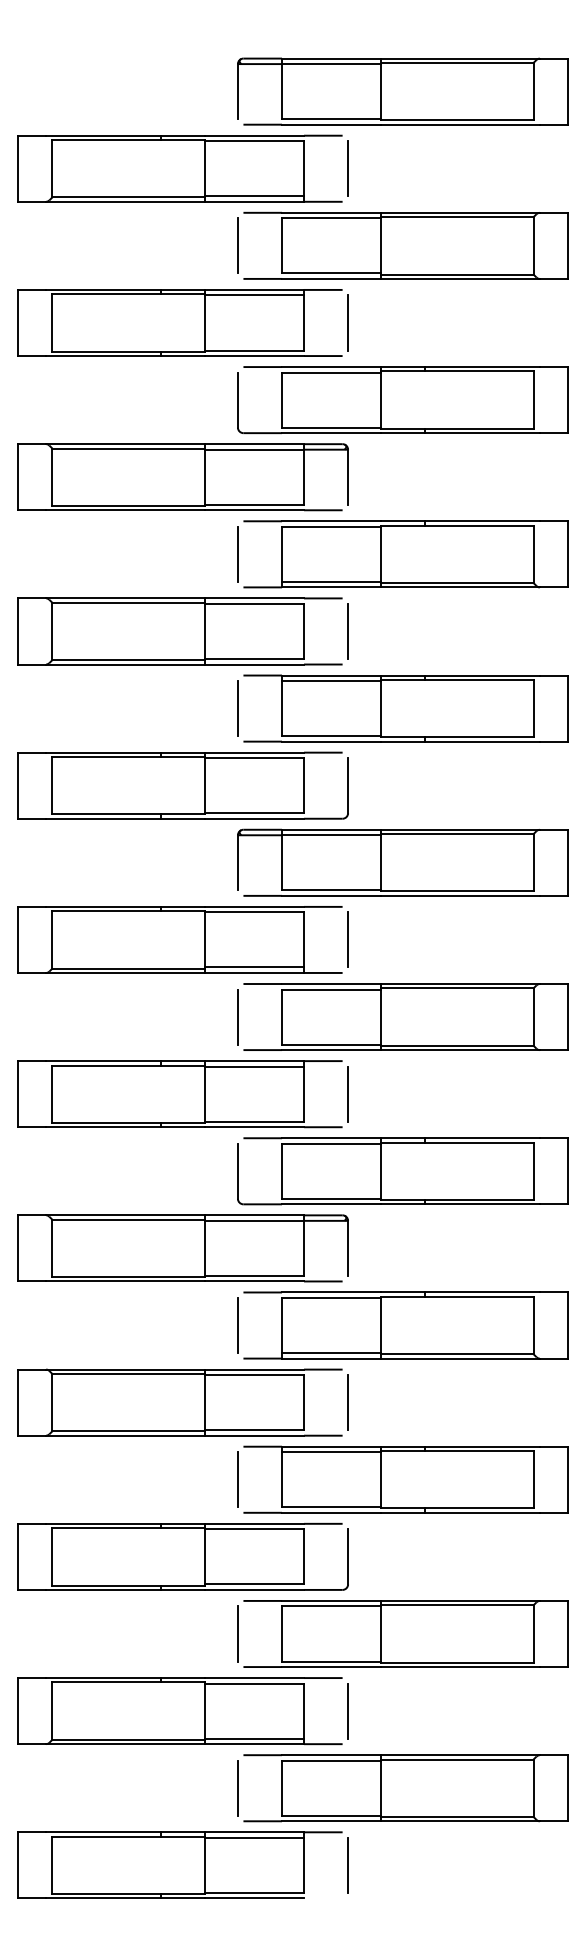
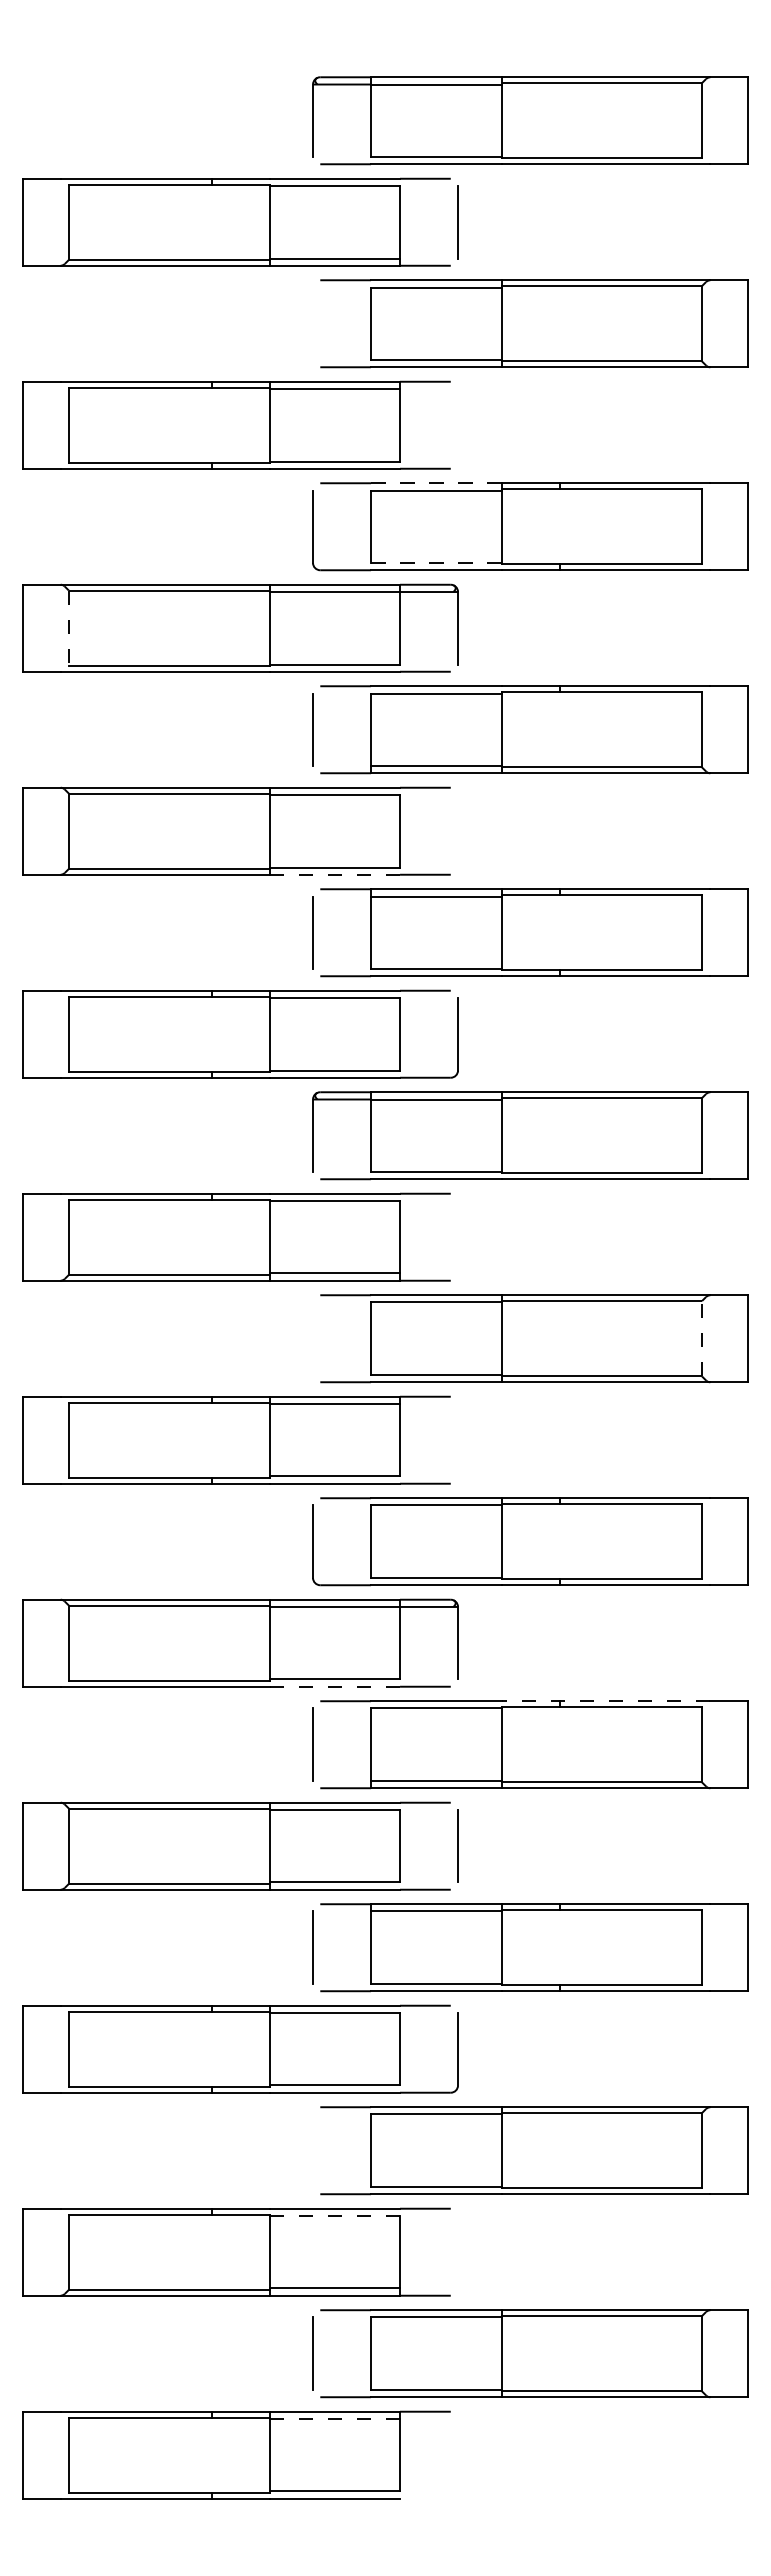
line: (238, 245) -> (313, 323), removed
line: (348, 323) -> (458, 425), removed
line: (331, 367) -> (436, 483), solid -> dashed
line: (331, 428) -> (436, 563), solid -> dashed
line: (52, 477) -> (68, 628), solid -> dashed
line: (348, 631) -> (458, 831), removed
line: (254, 664) -> (334, 874), solid -> dashed
line: (348, 940) -> (458, 1237), removed
line: (238, 1016) -> (313, 1338), removed
line: (533, 1016) -> (702, 1338), solid -> dashed
line: (348, 1093) -> (458, 1439), removed
line: (254, 1281) -> (334, 1686), solid -> dashed
line: (460, 1292) -> (605, 1701), solid -> dashed
line: (238, 1633) -> (313, 2150), removed
line: (255, 1683) -> (335, 2215), solid -> dashed
line: (347, 1710) -> (457, 2251), removed
line: (255, 1837) -> (335, 2418), solid -> dashed
line: (348, 1864) -> (458, 2454), removed

